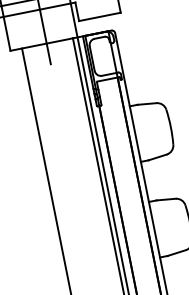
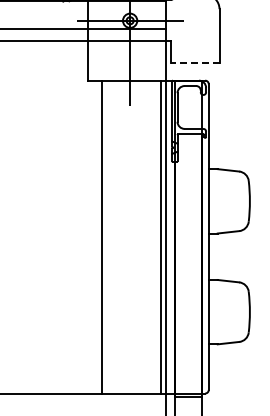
line: (99, 16) -> (194, 62), solid -> dashed

